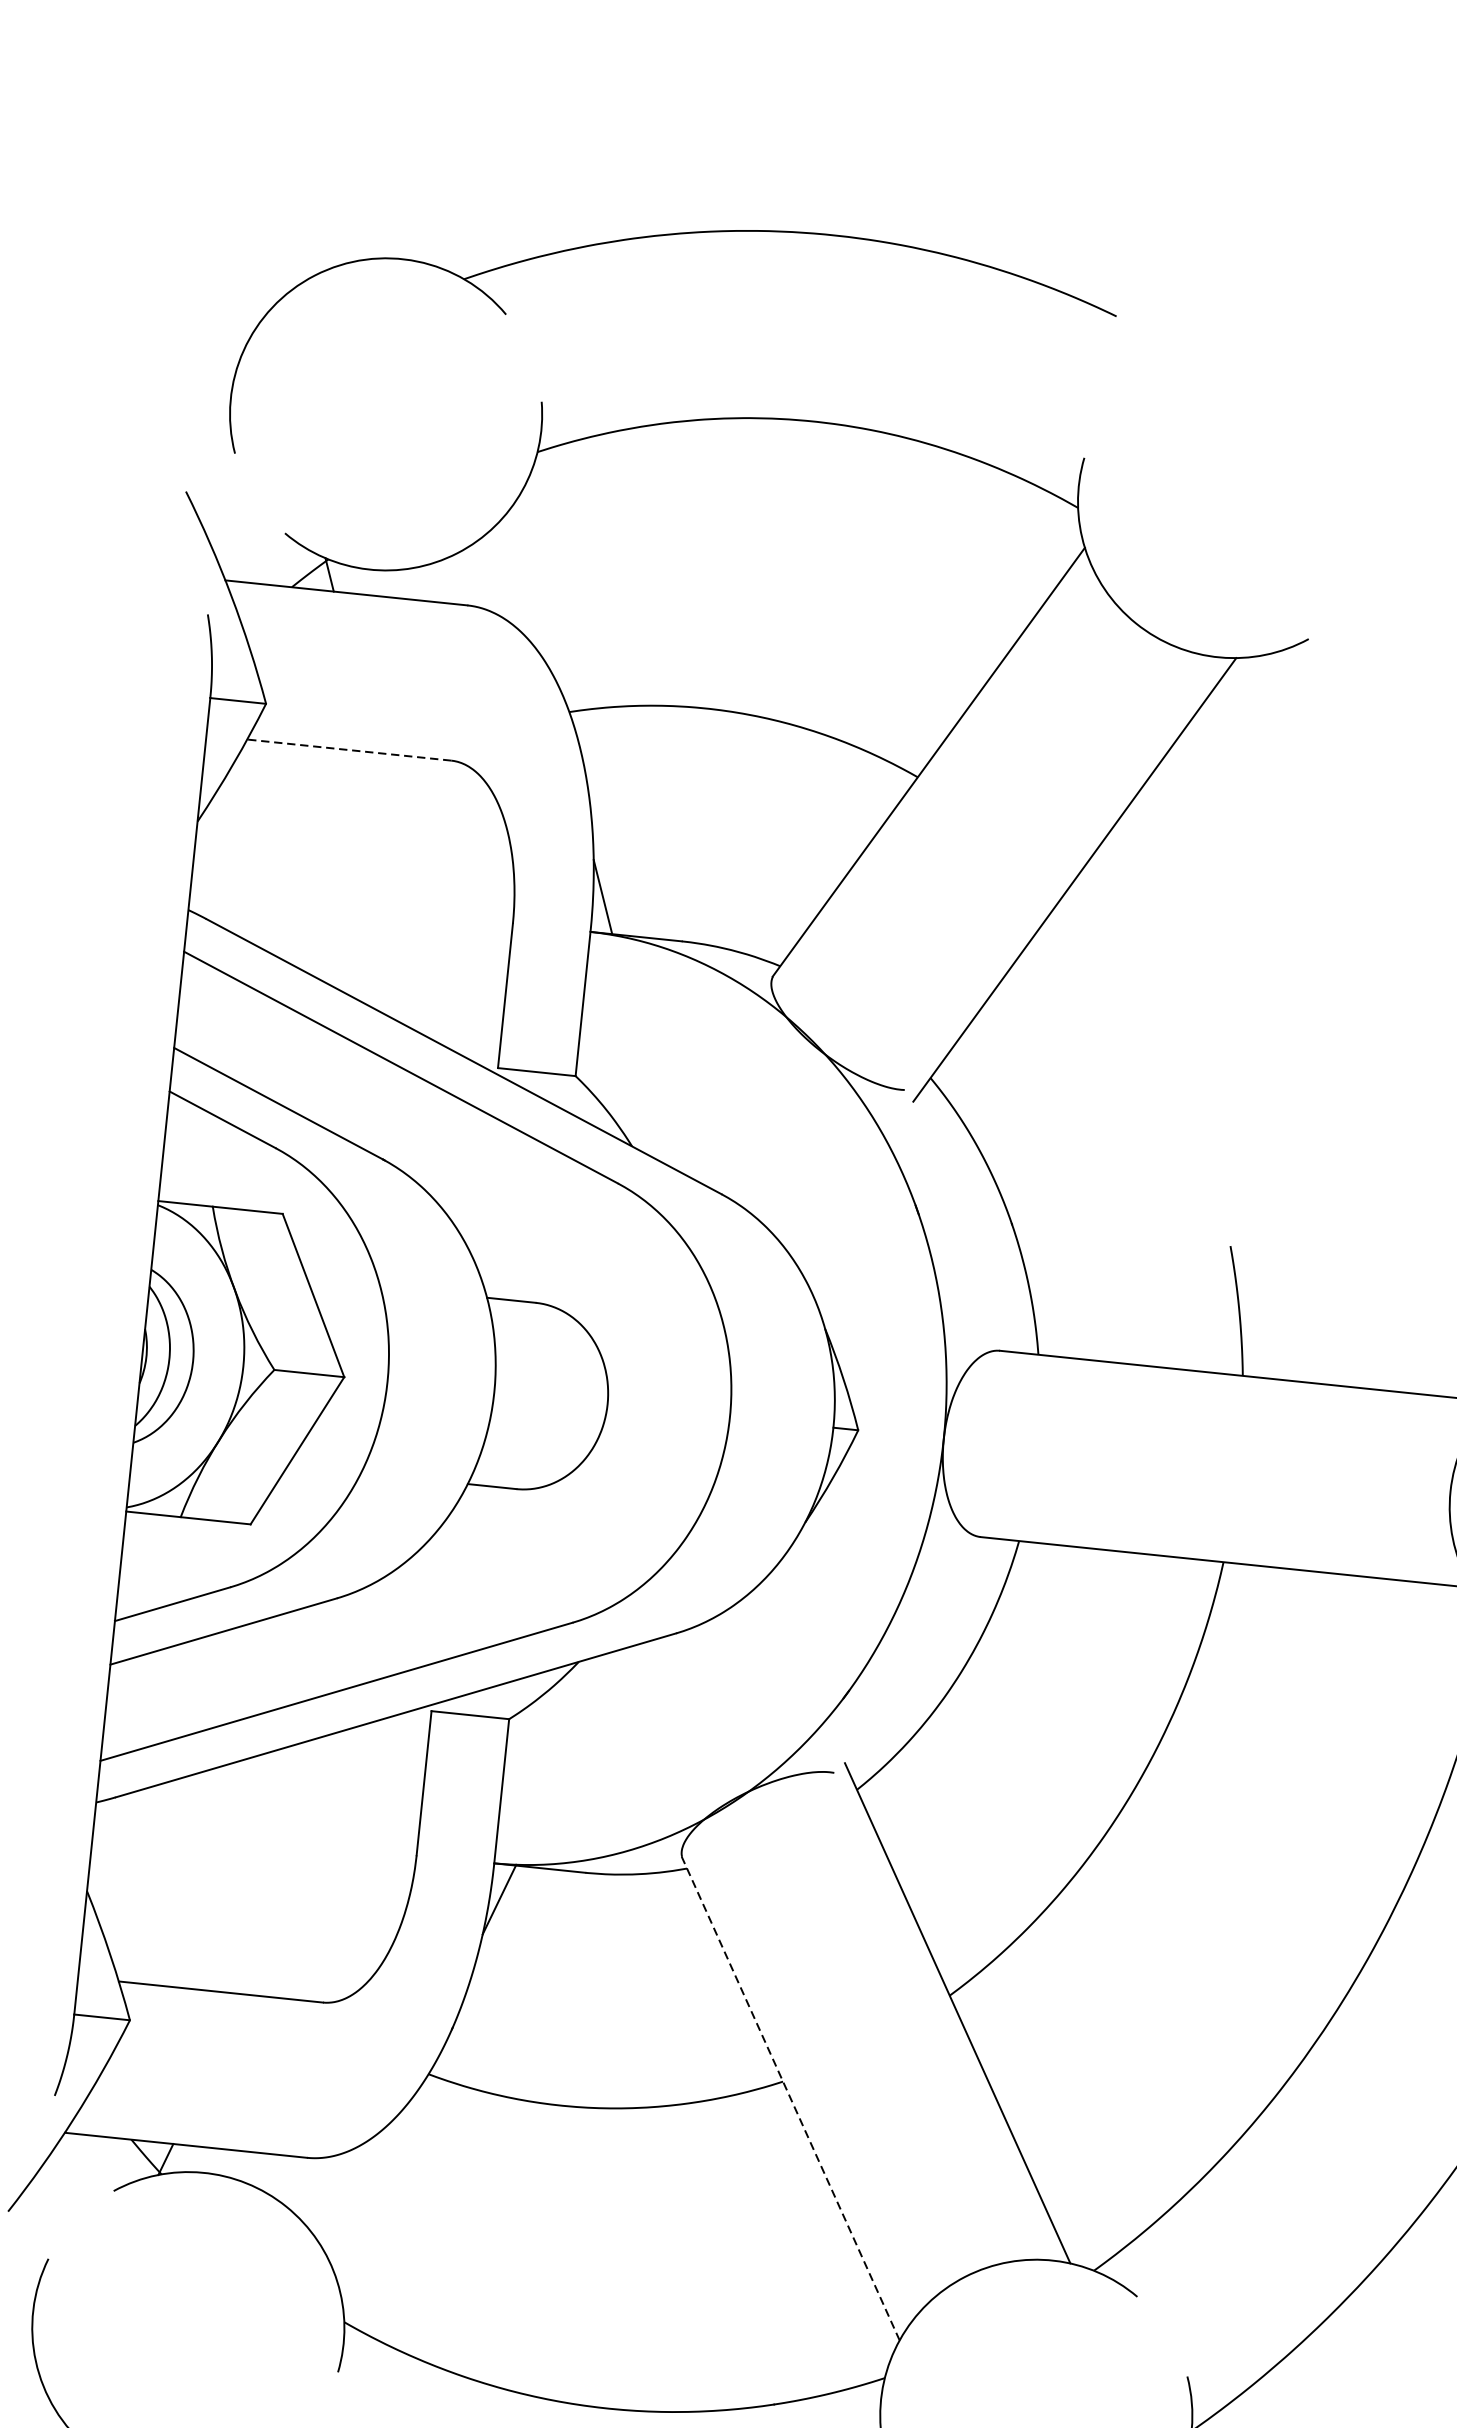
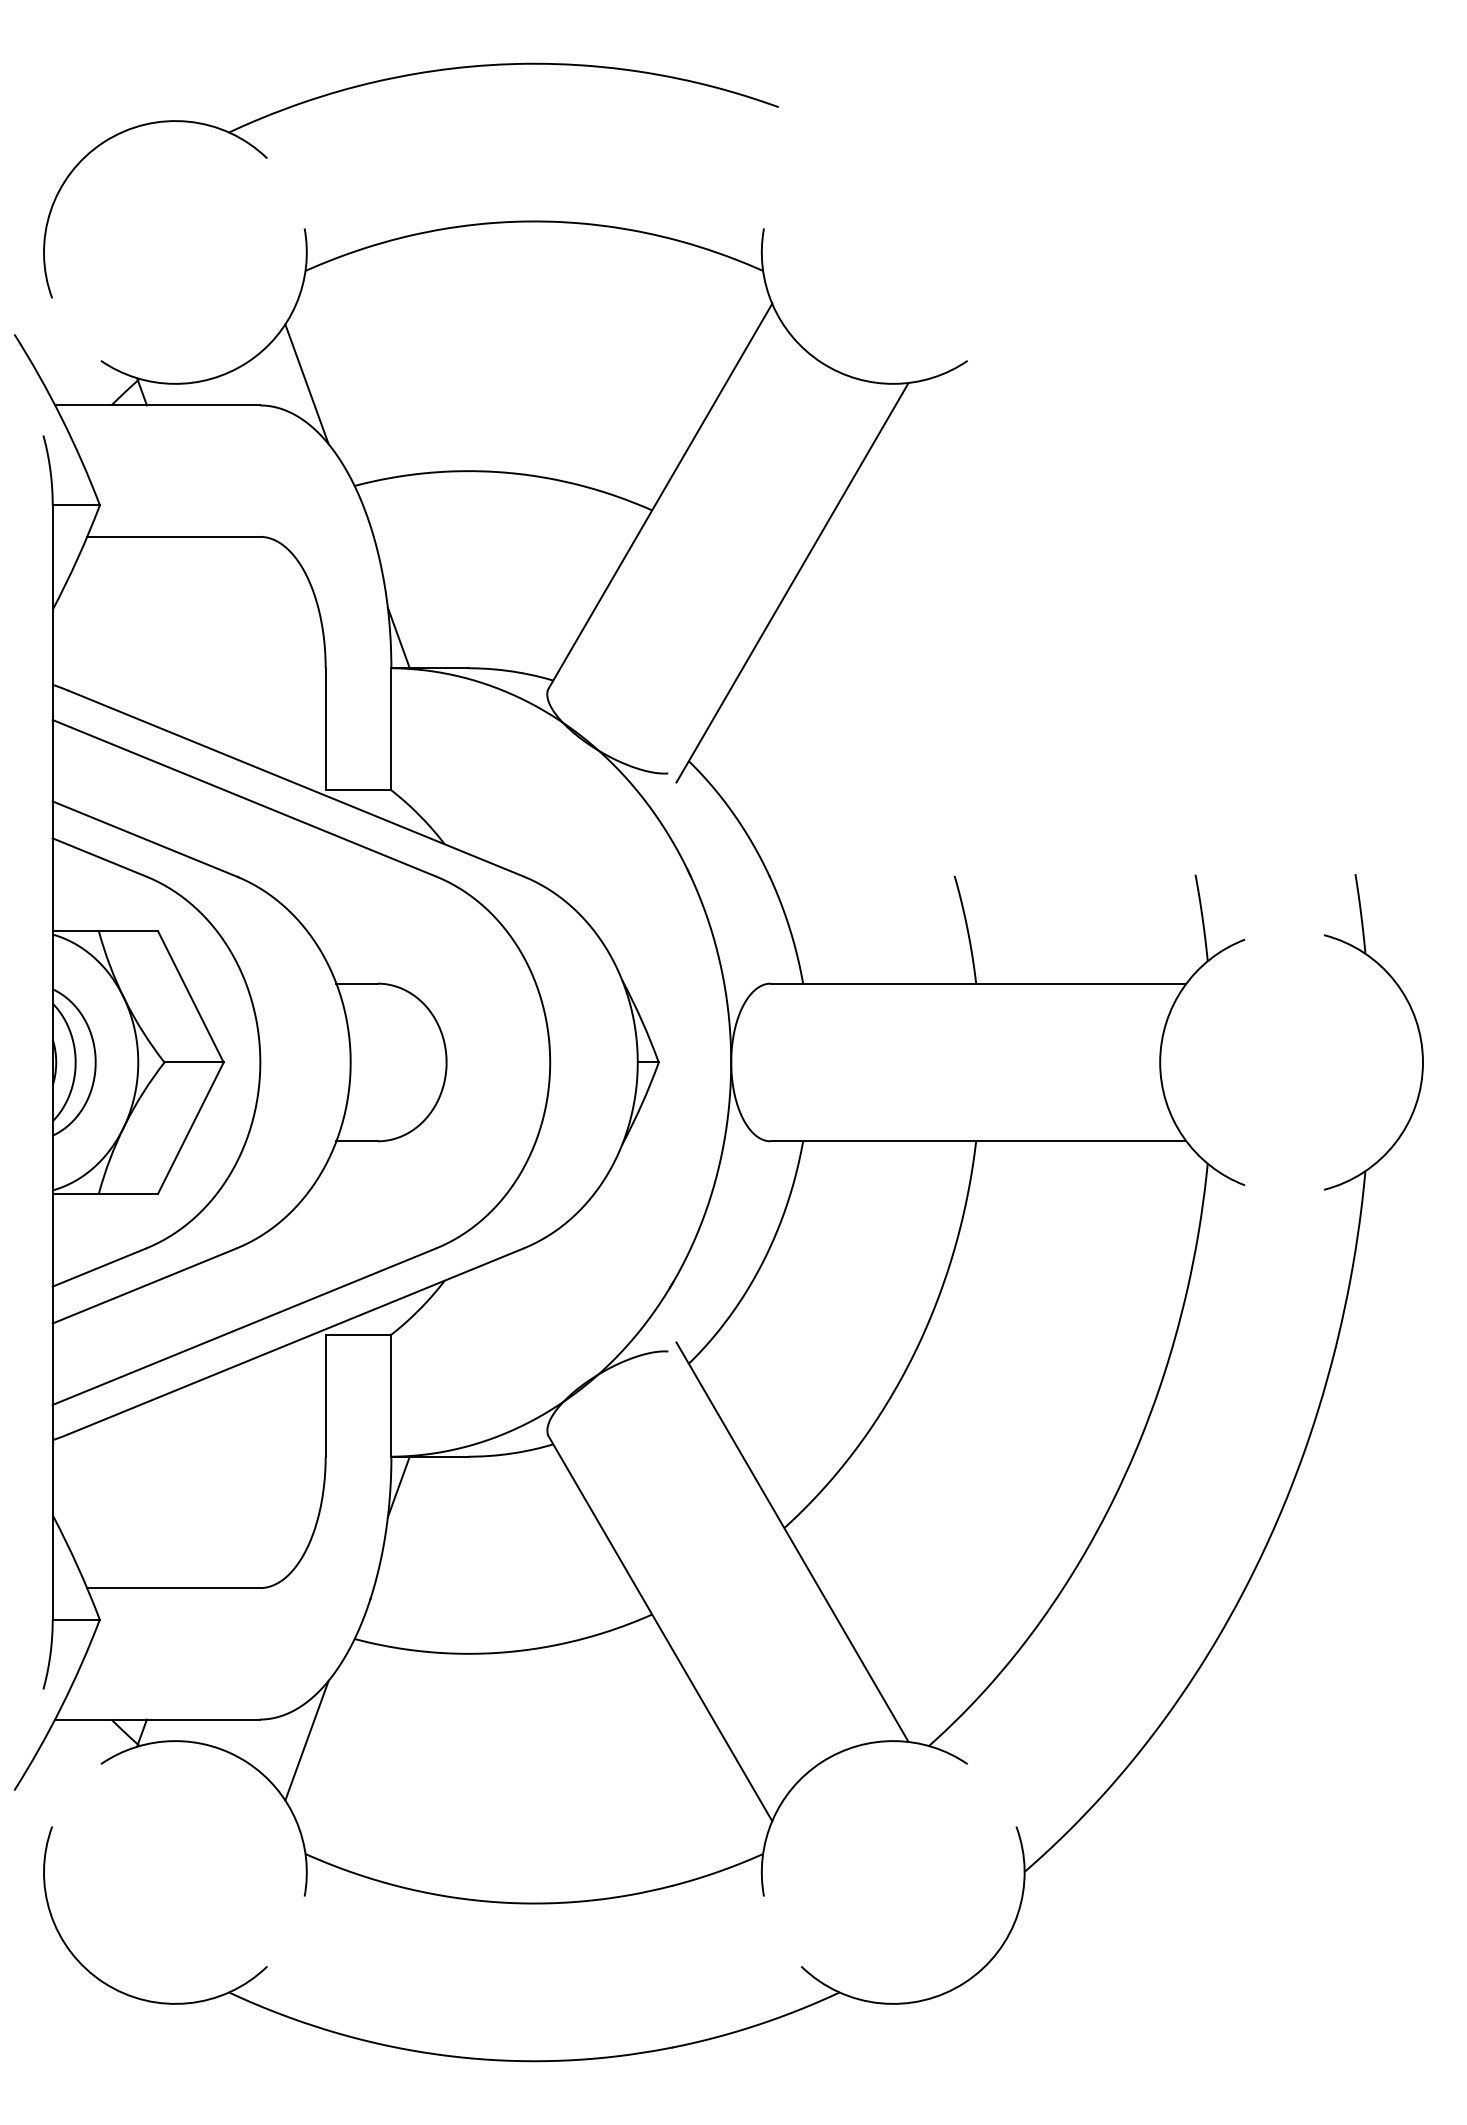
line: (524, 586) -> (306, 384), added
line: (349, 749) -> (173, 536), dashed -> solid
line: (790, 2097) -> (659, 1627), dashed -> solid
line: (359, 2188) -> (306, 1740), added

